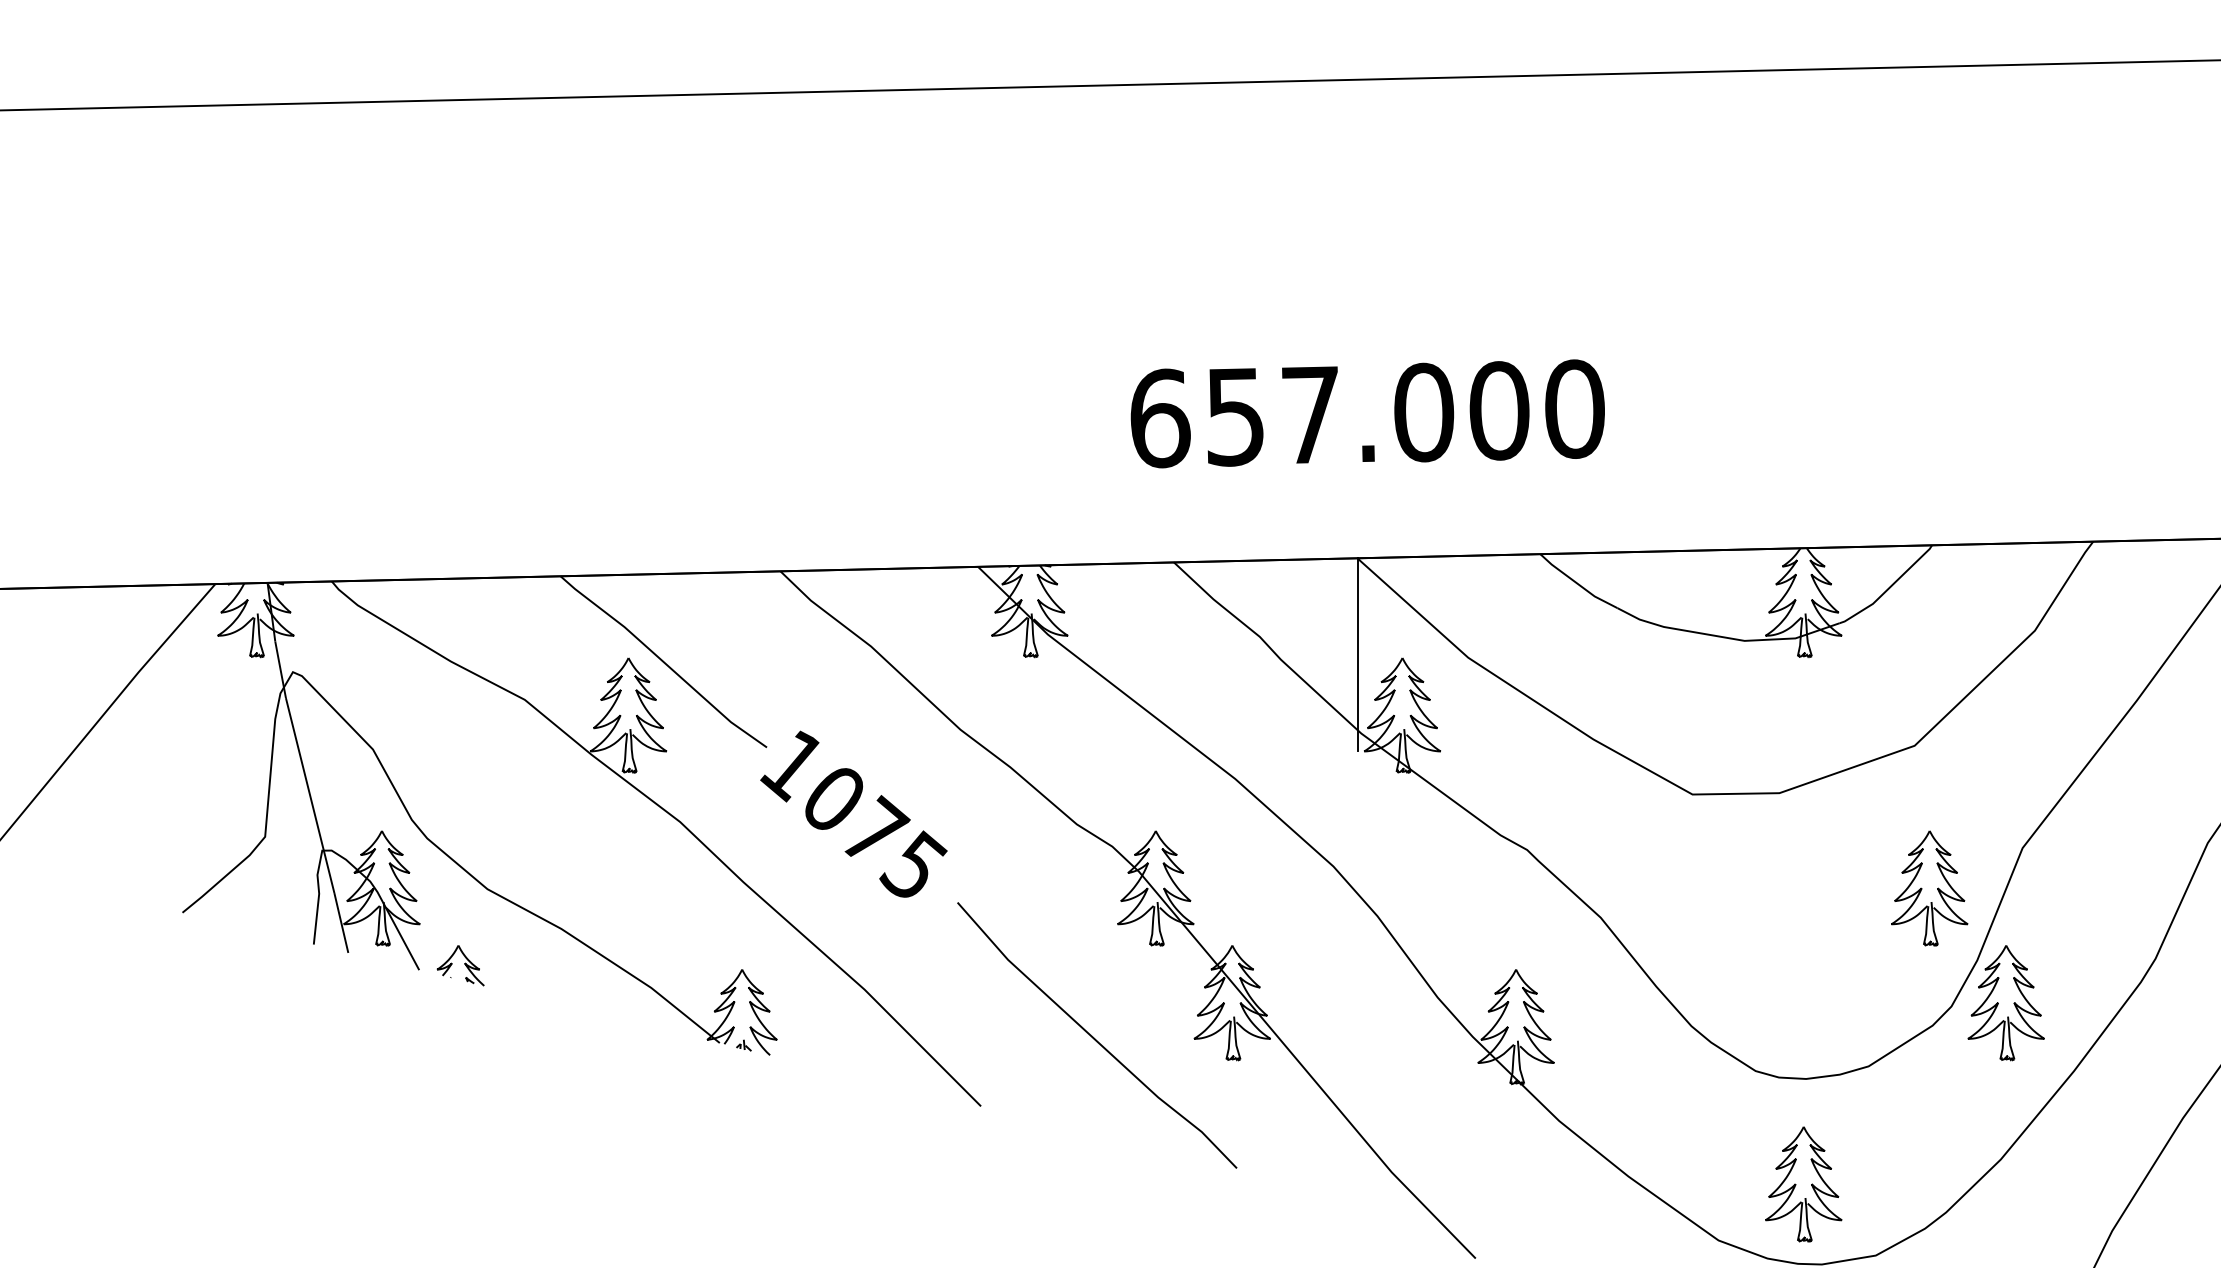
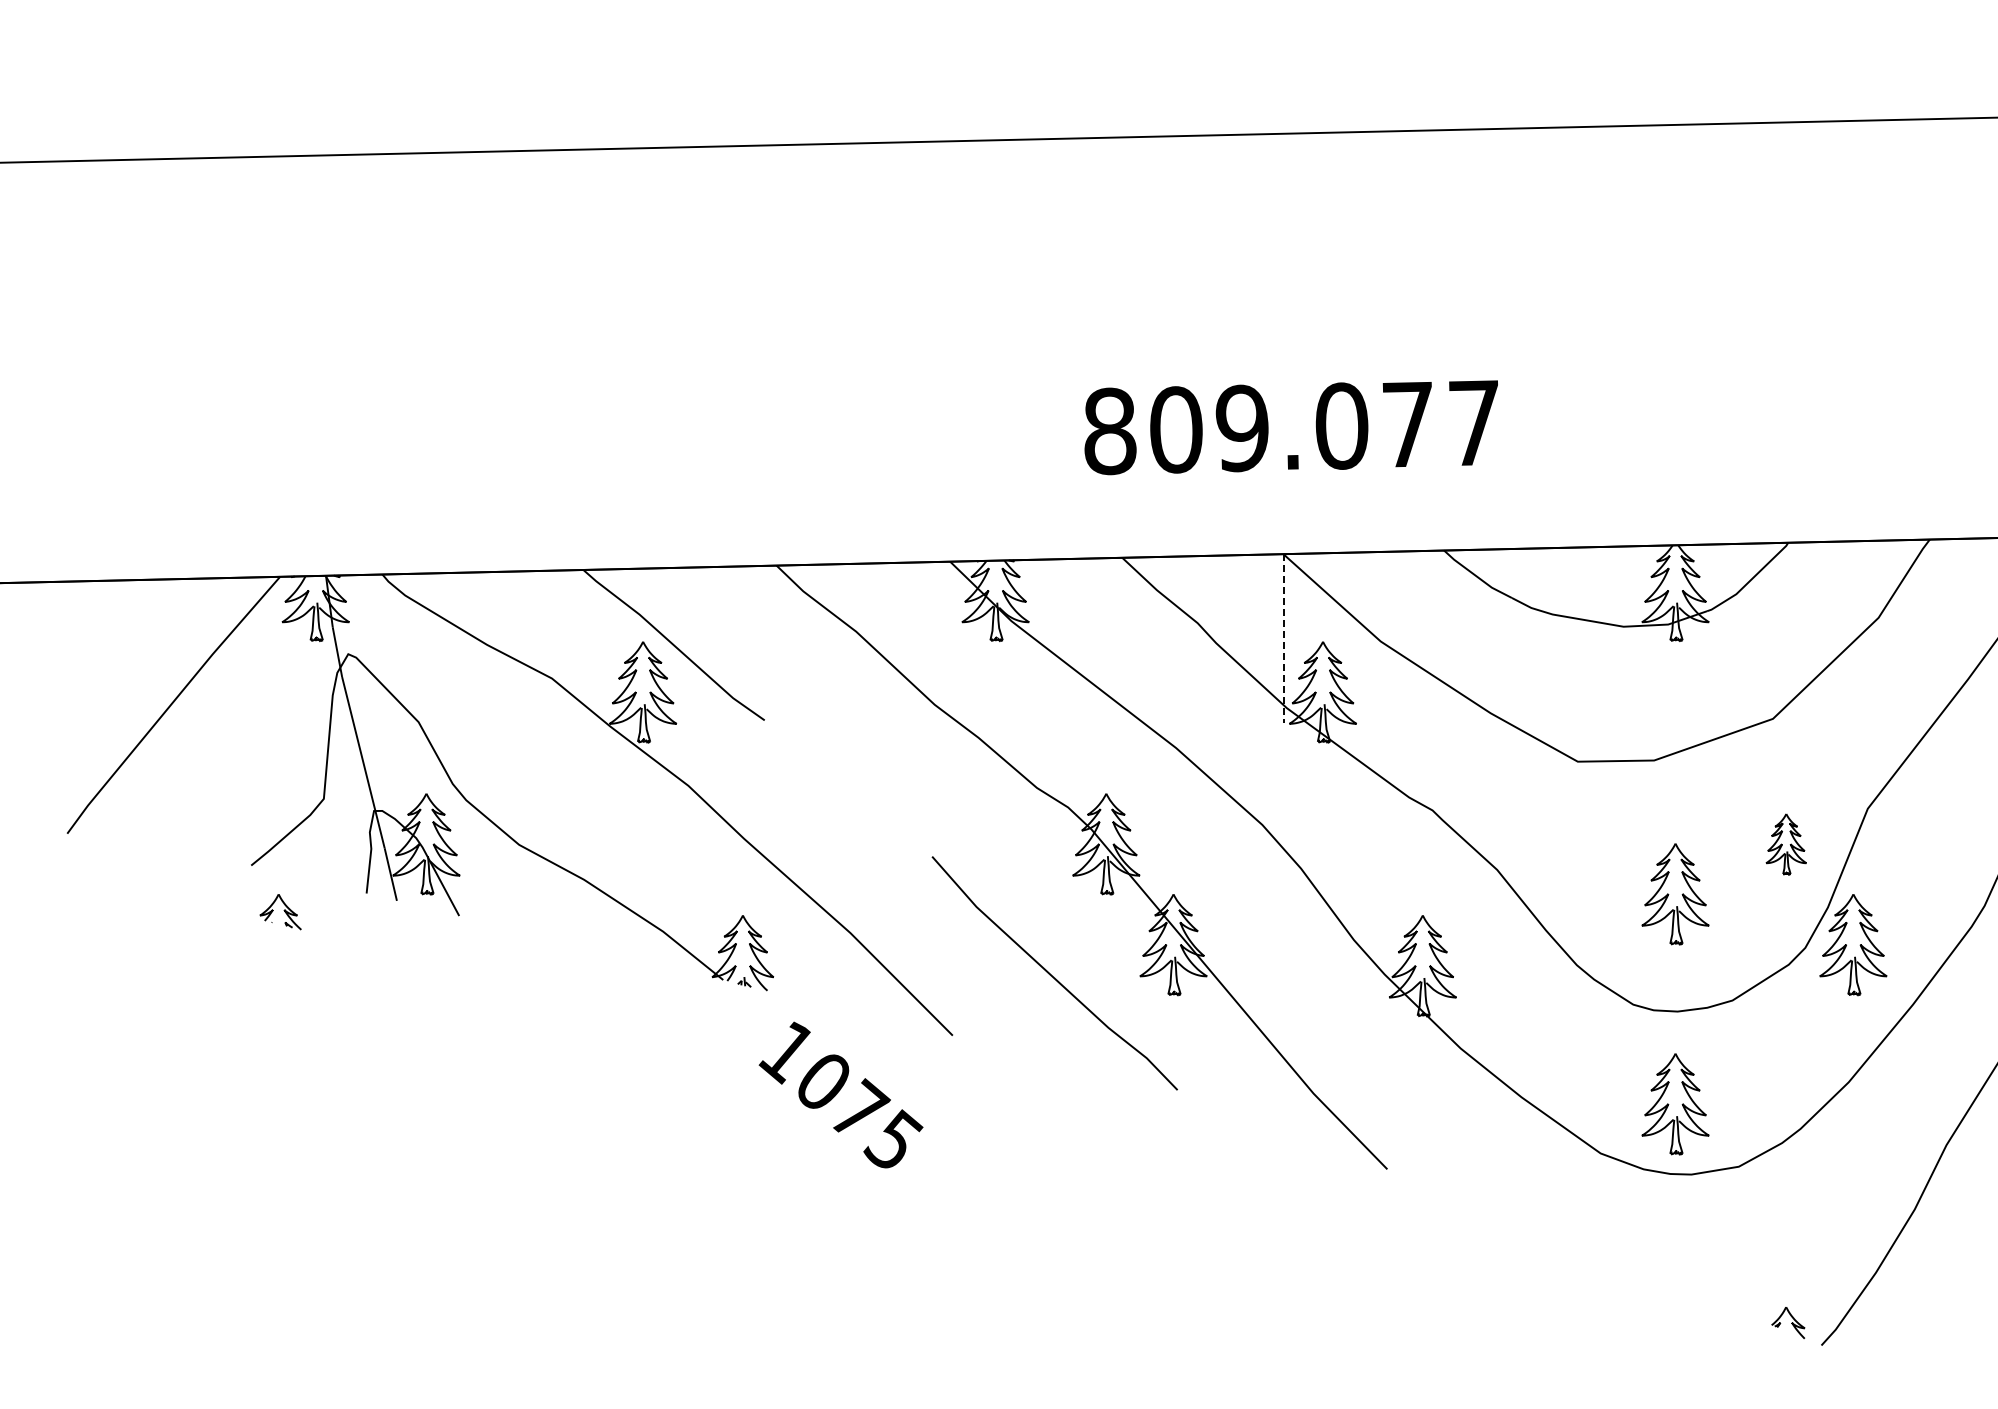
text: (1367, 414) -> (1292, 427), 657.000 -> 809.077
line: (1357, 655) -> (1283, 639), solid -> dashed
text: (853, 813) -> (840, 1094), moved
part: (1930, 888) -> (1786, 844), size x0.6
part: (1803, 945) -> (1675, 894), added
part: (460, 966) -> (280, 912), moved

